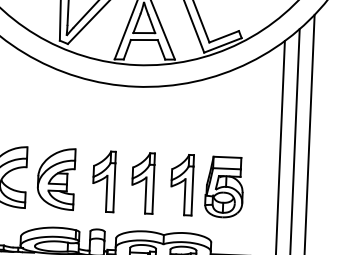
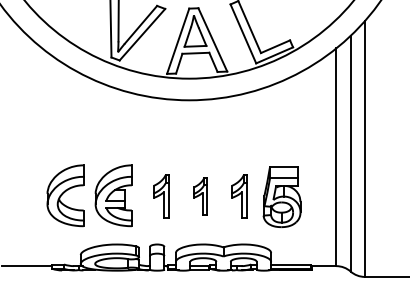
part: (104, 181) -> (161, 196), size x0.7
part: (142, 183) -> (200, 196), size x0.6
part: (181, 184) -> (239, 196), size x0.7

